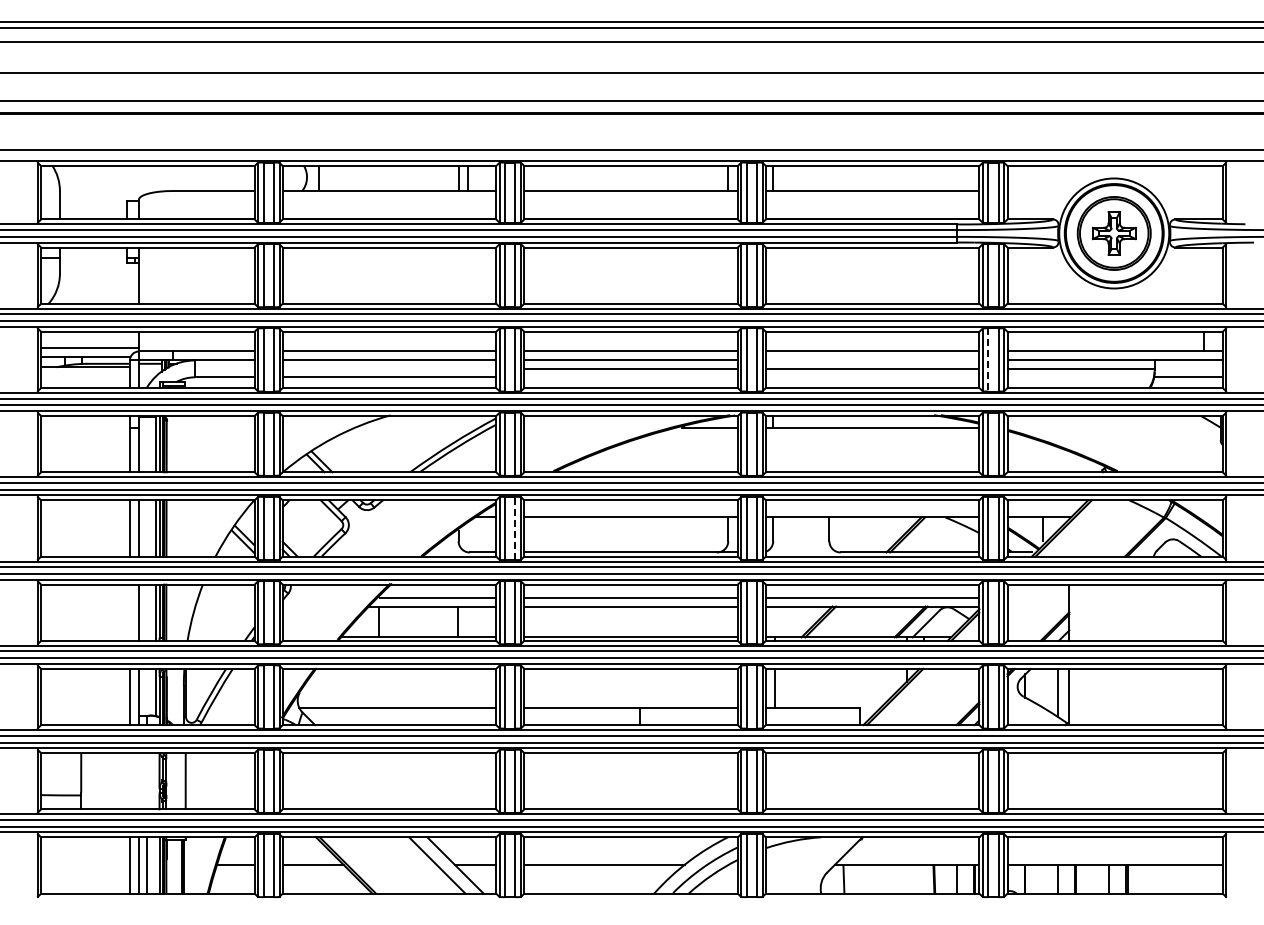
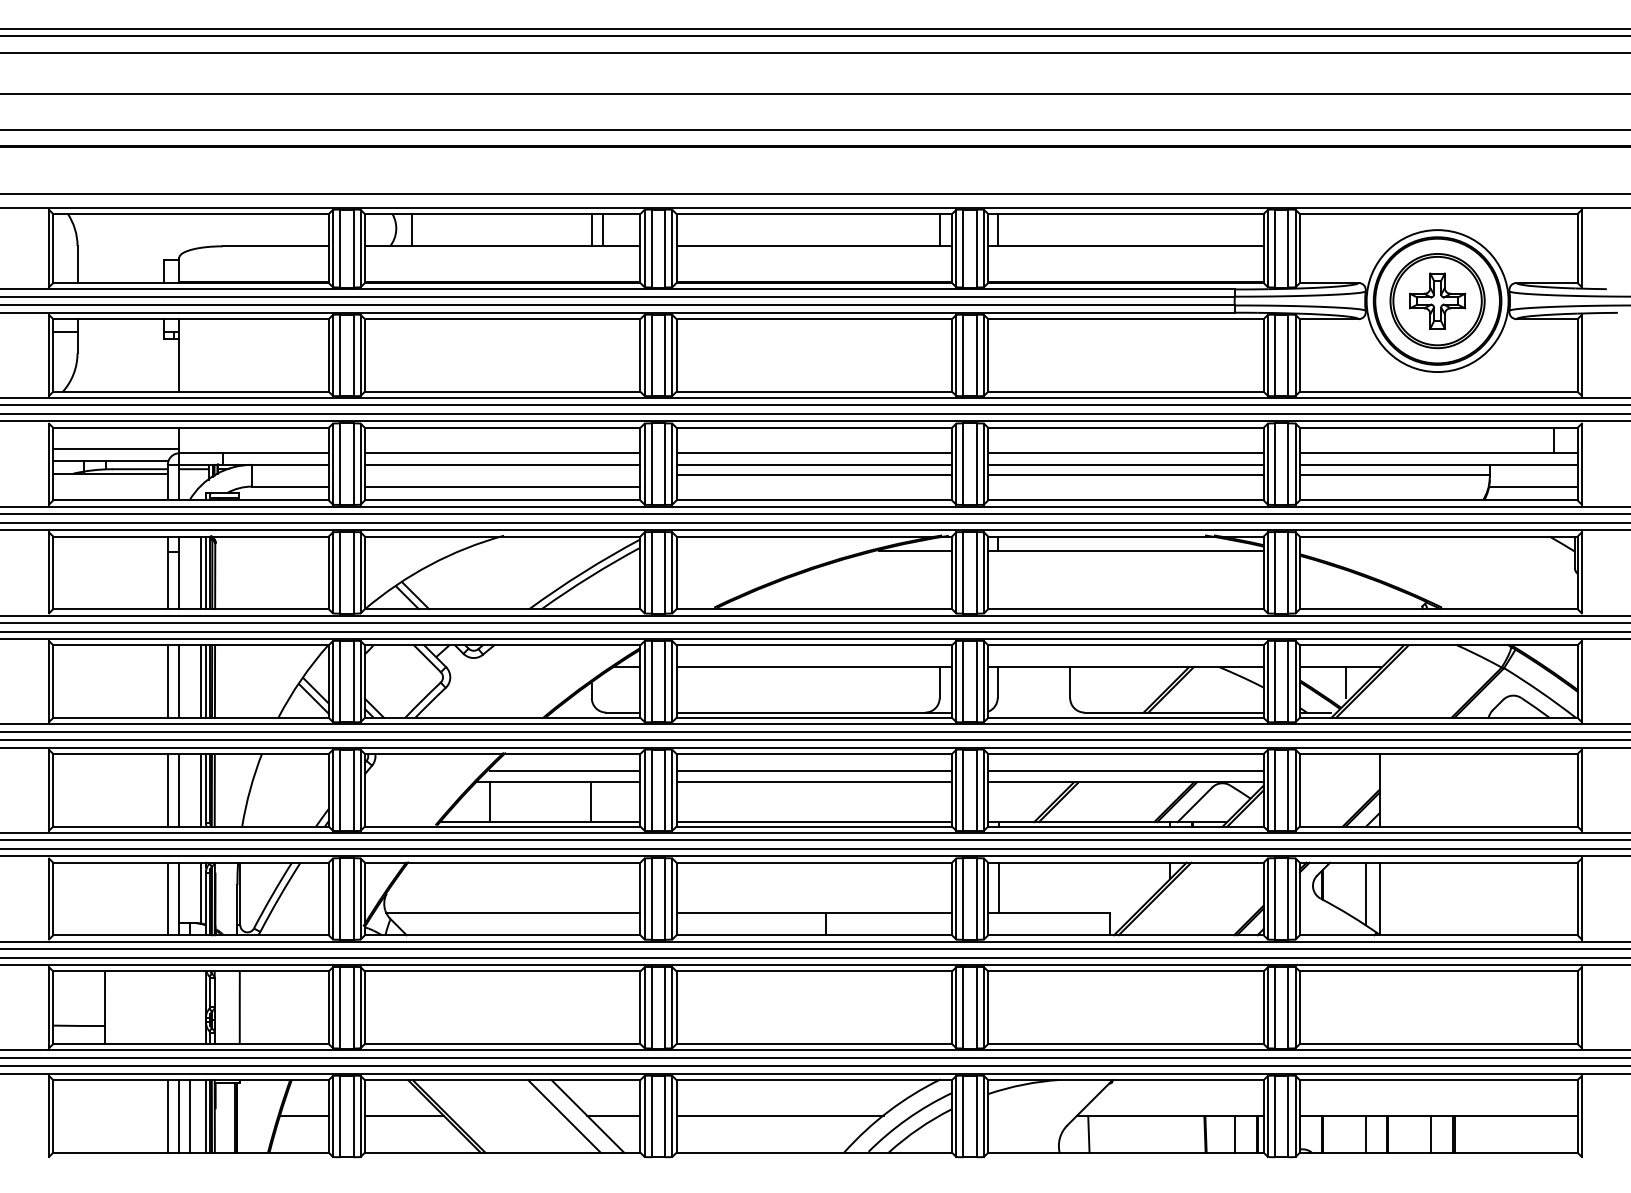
line: (988, 359) -> (1275, 463), dashed -> solid
line: (872, 360) -> (1125, 464), added
line: (515, 528) -> (665, 681), dashed -> solid
line: (129, 612) -> (167, 790), added

